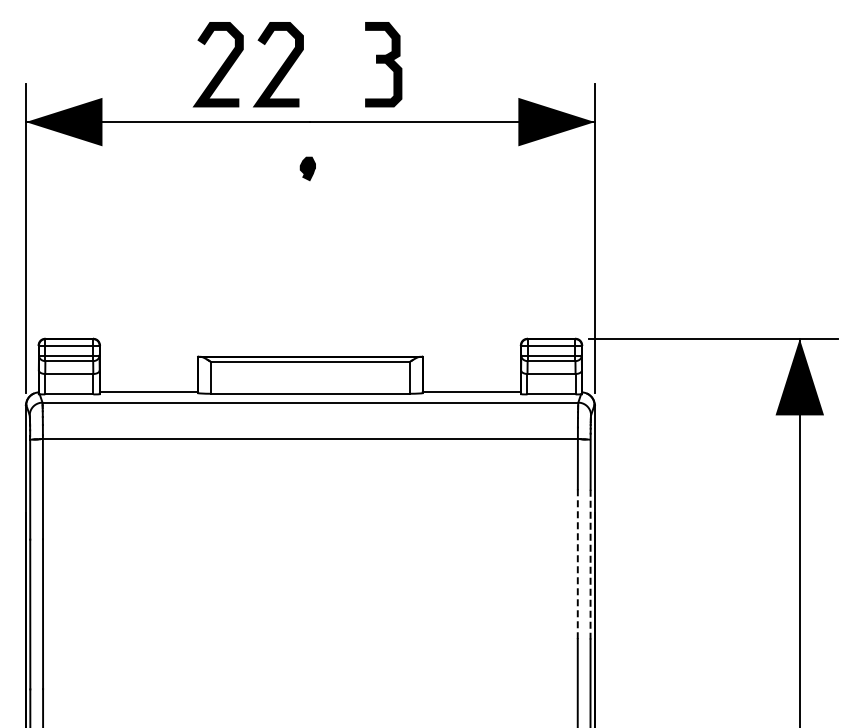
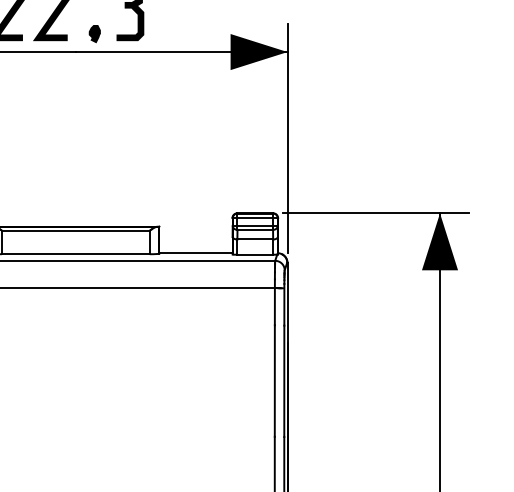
part: (307, 168) -> (94, 33), moved
line: (577, 564) -> (274, 381), dashed -> solid
line: (590, 564) -> (284, 381), dashed -> solid

